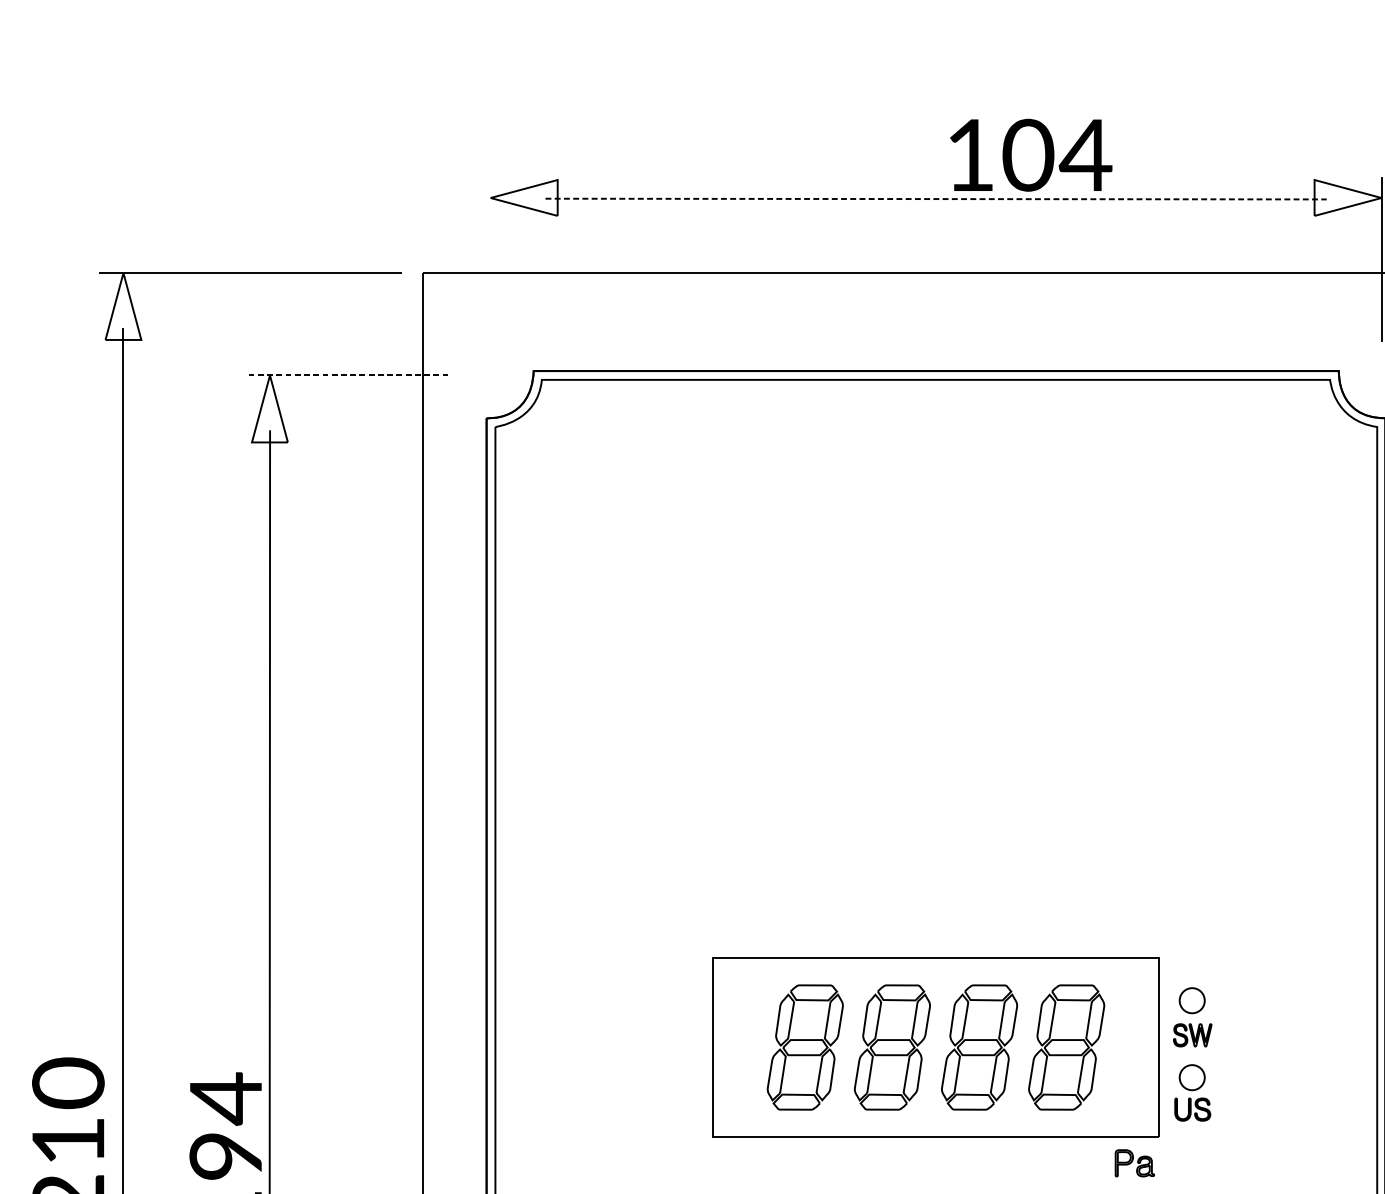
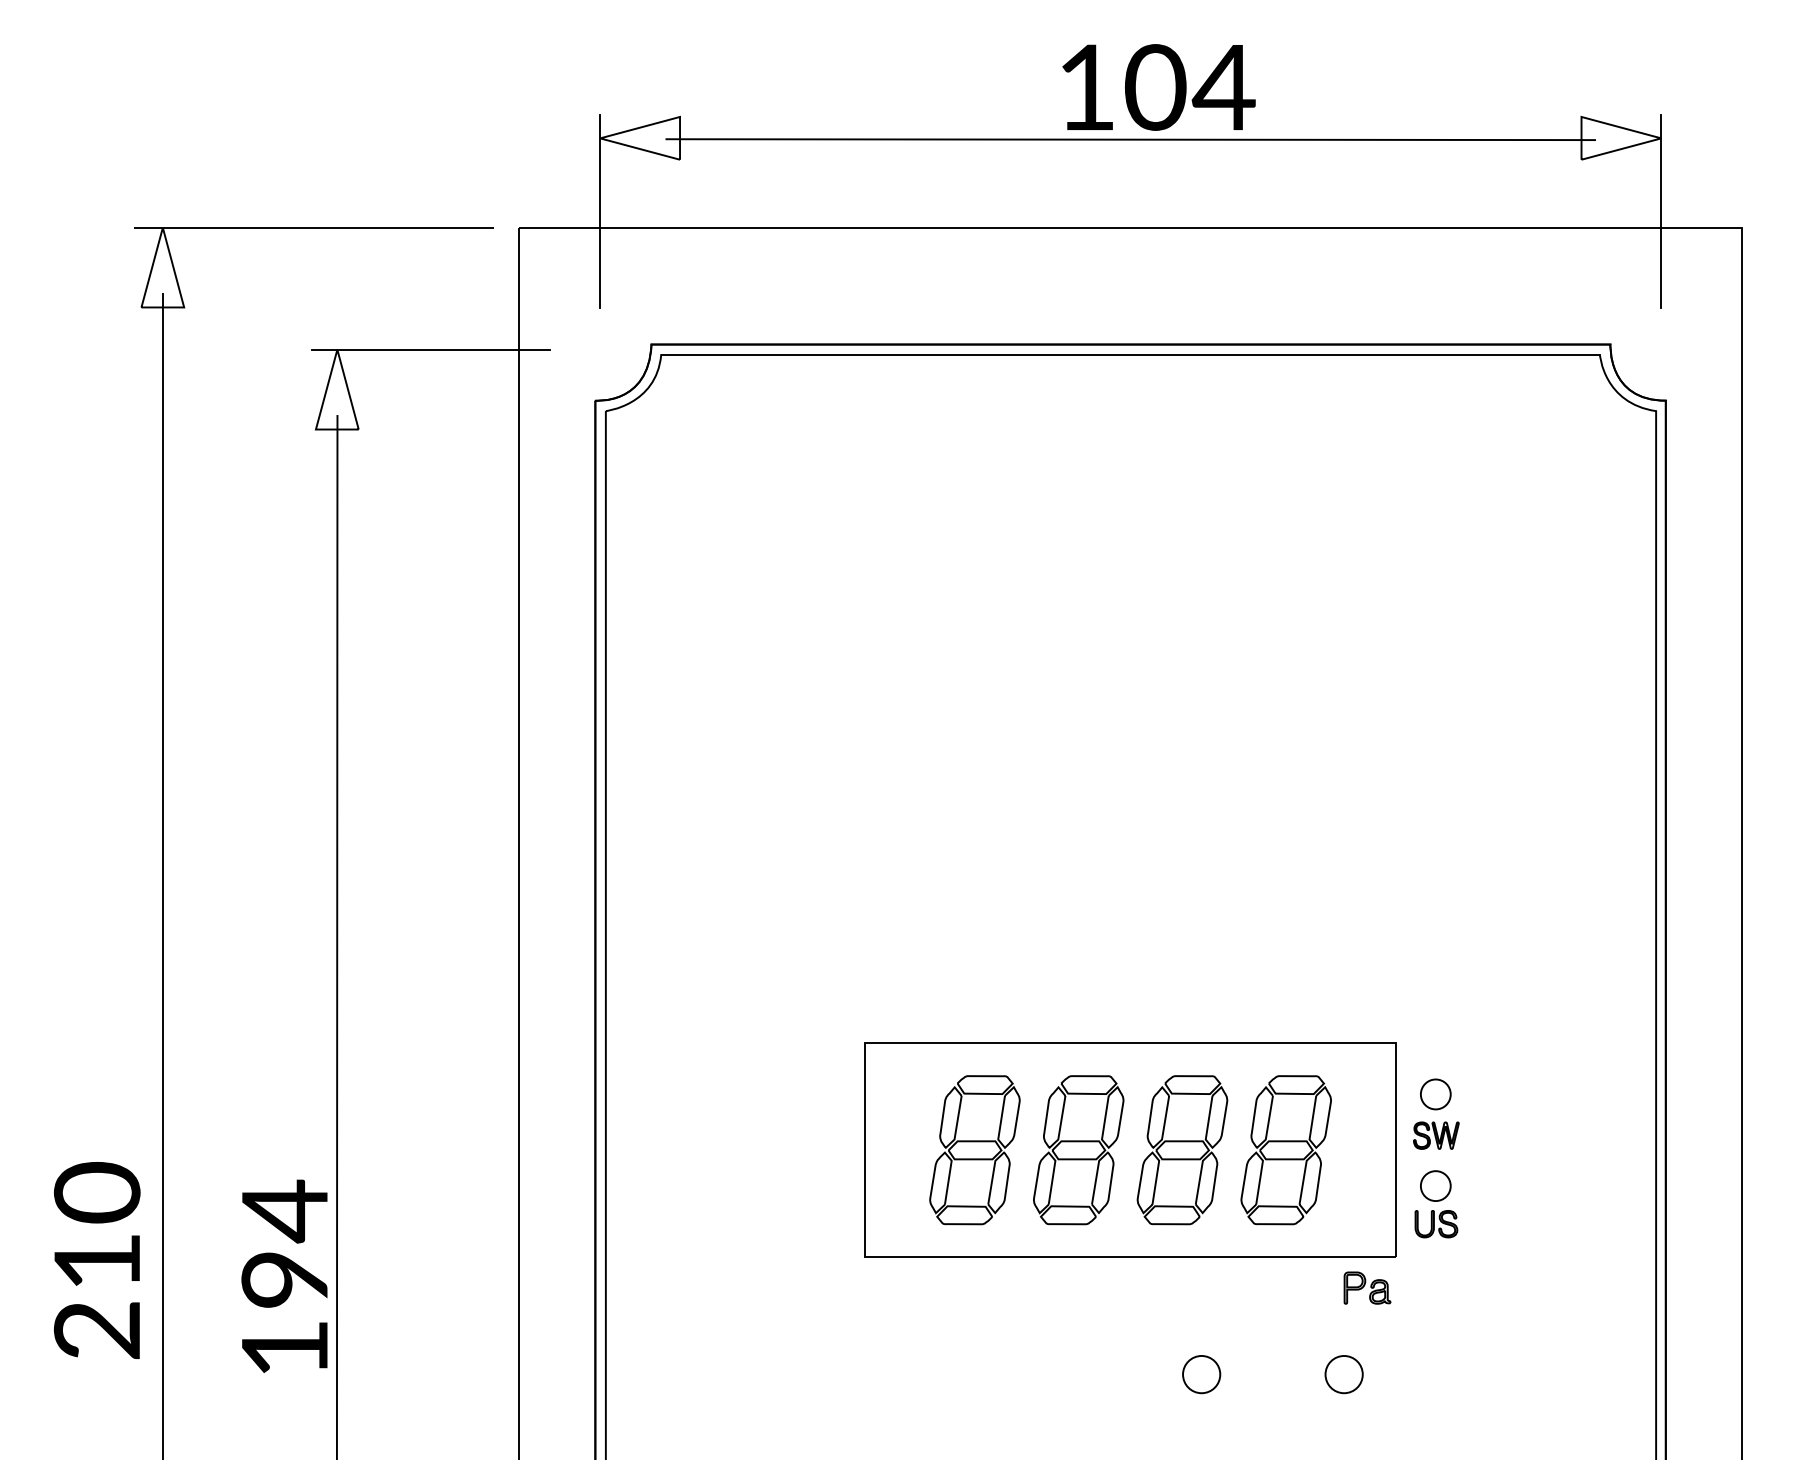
text: (1030, 155) -> (1158, 87), moved
line: (936, 198) -> (1131, 139), dashed -> solid
line: (490, 259) -> (600, 211), added
line: (349, 375) -> (431, 349), dashed -> solid

